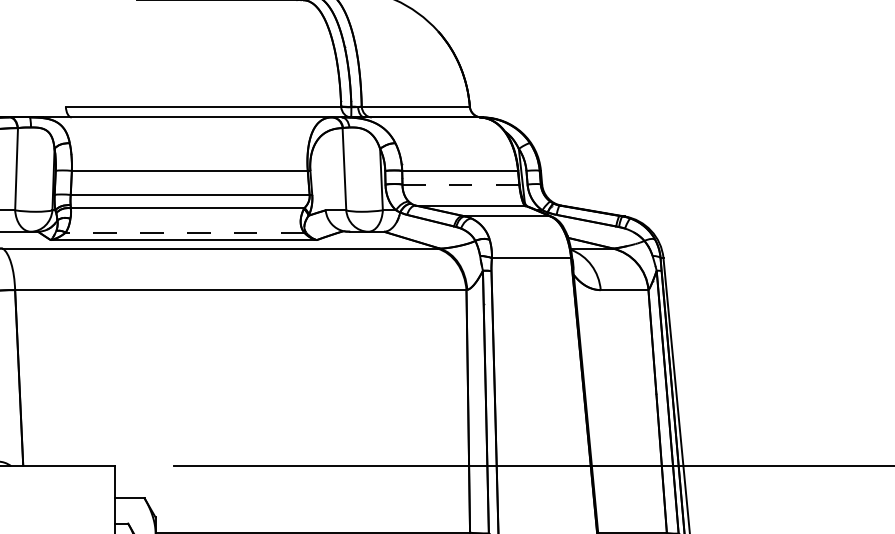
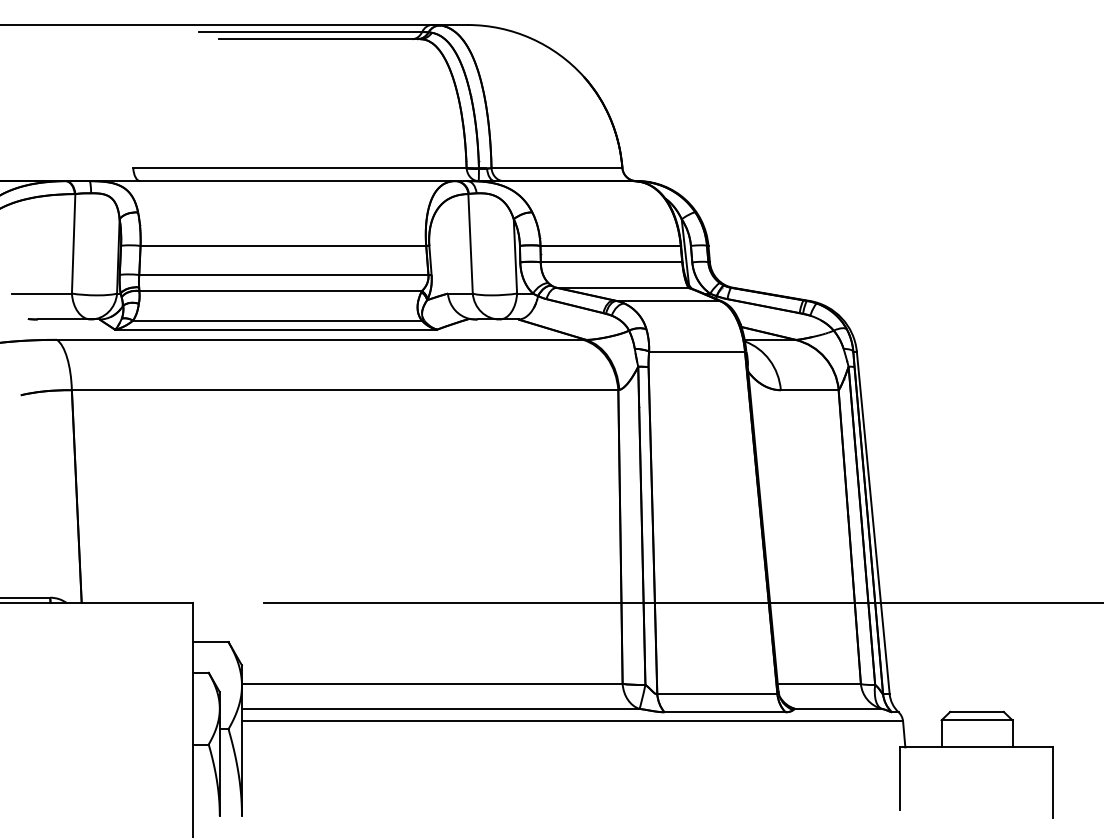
line: (460, 184) -> (611, 262), dashed -> solid
line: (184, 232) -> (277, 320), dashed -> solid

